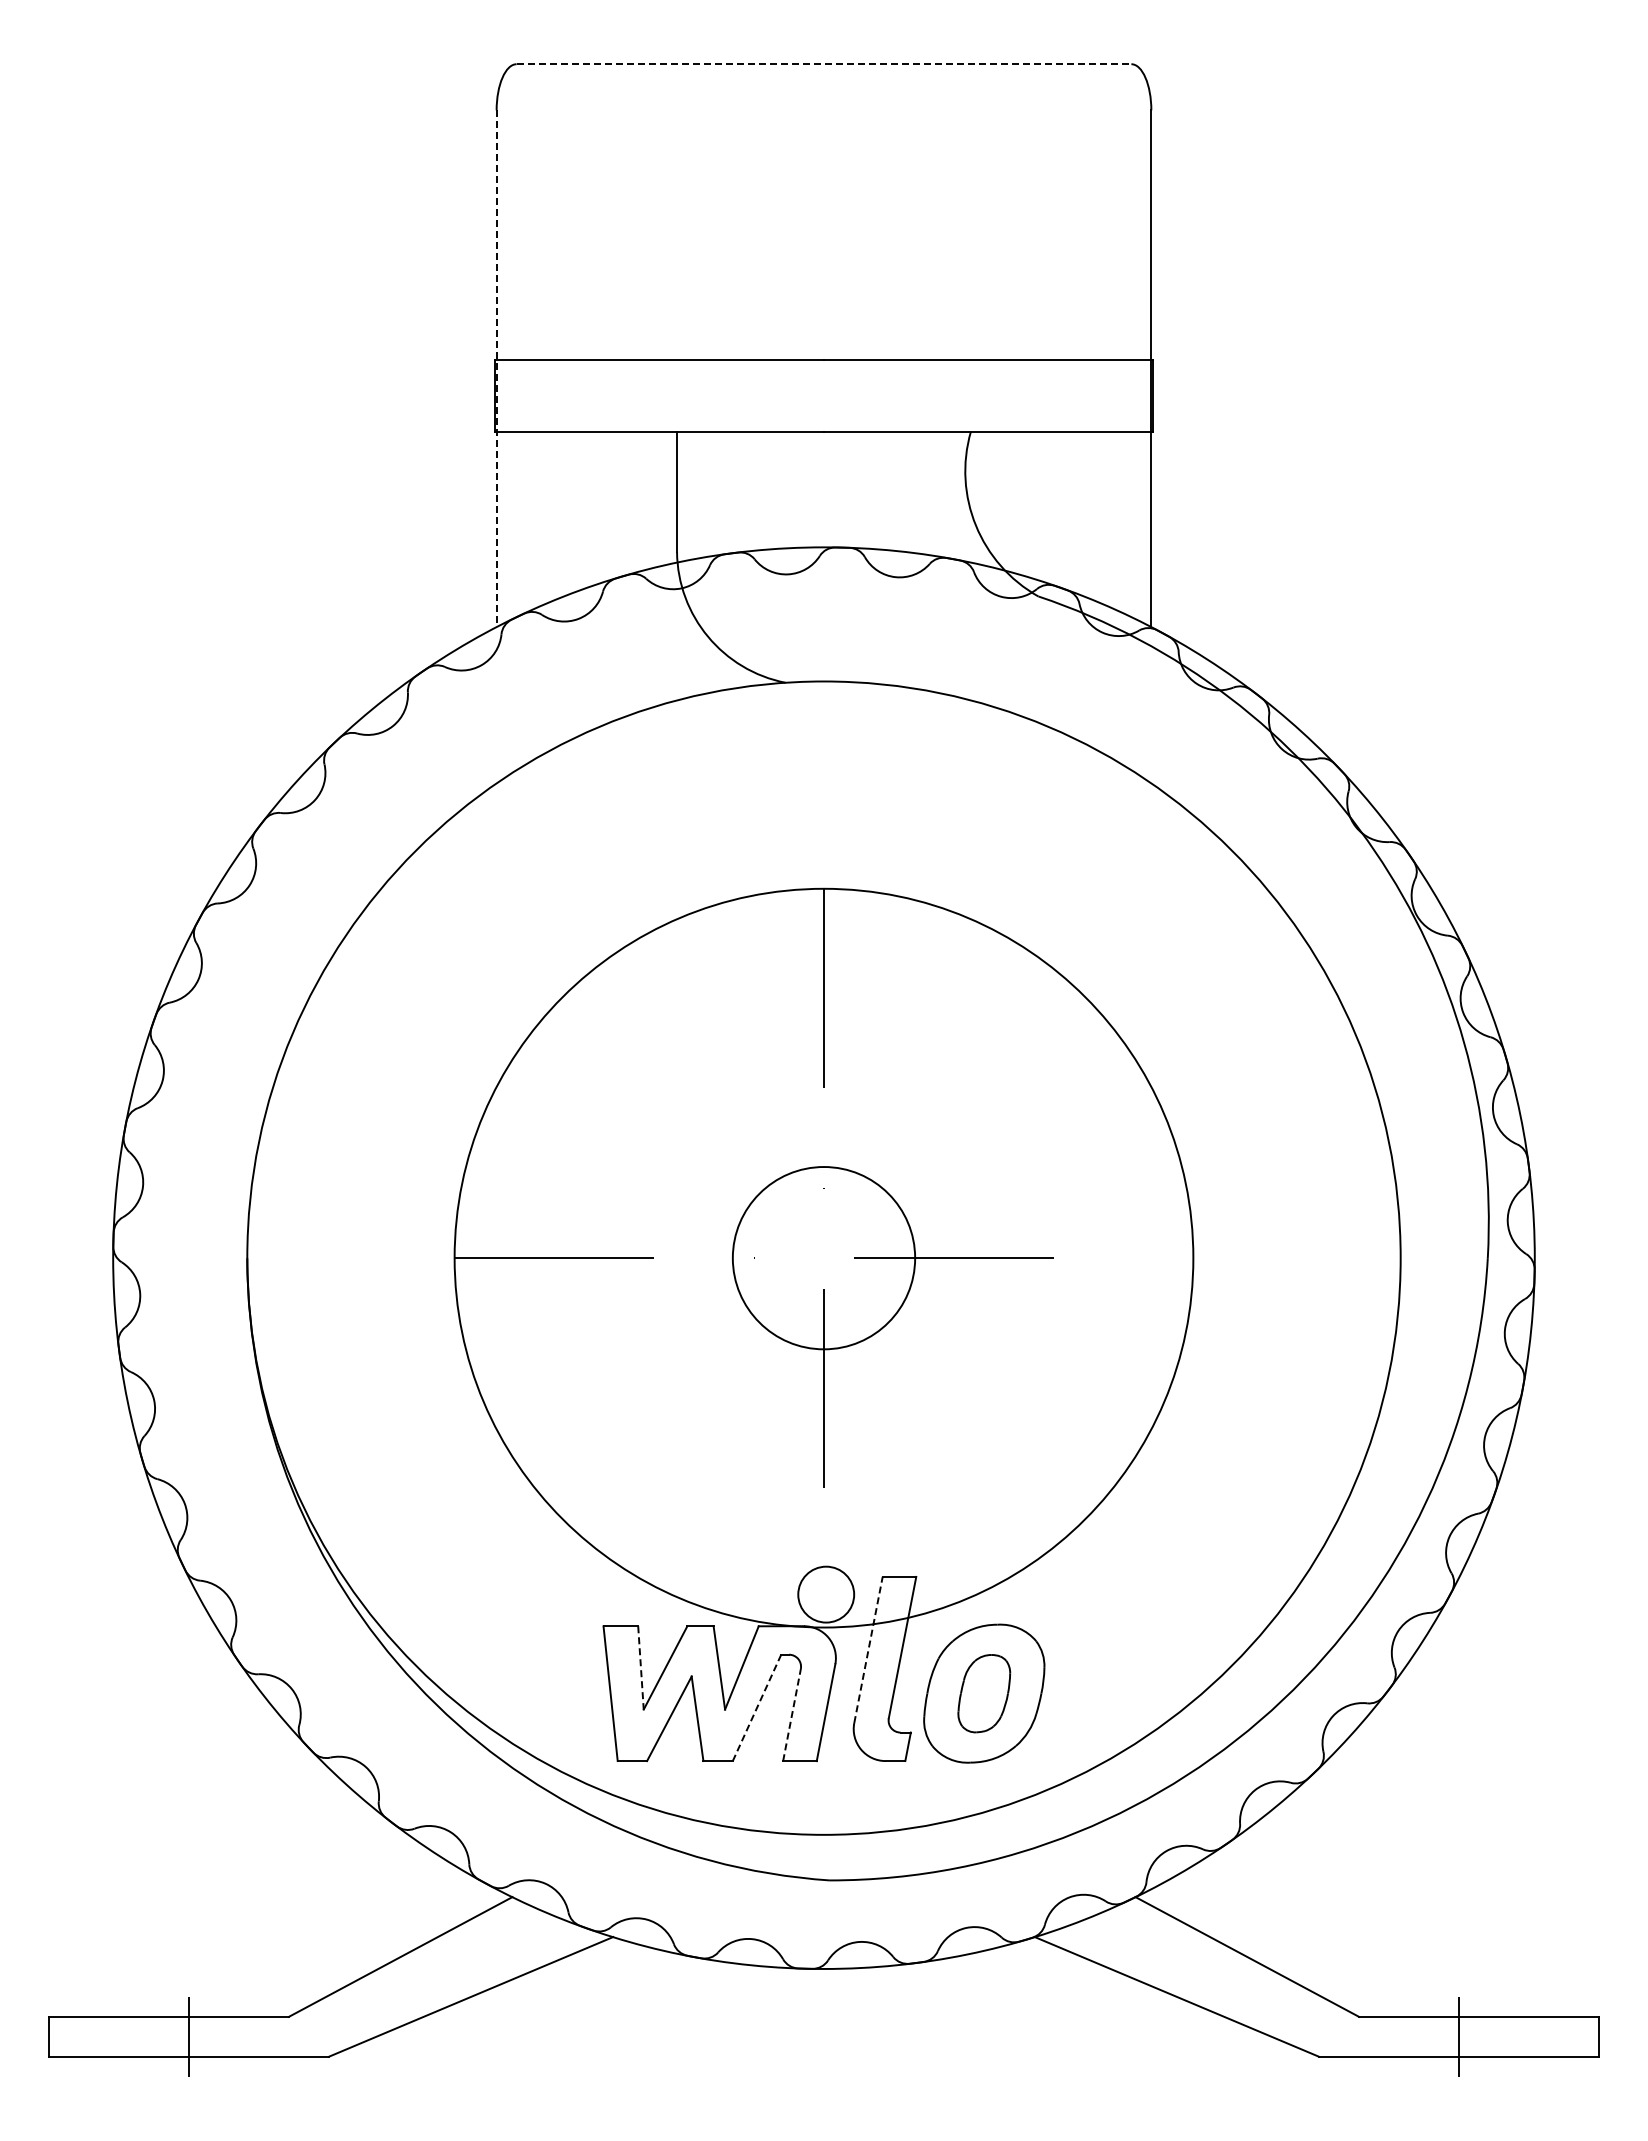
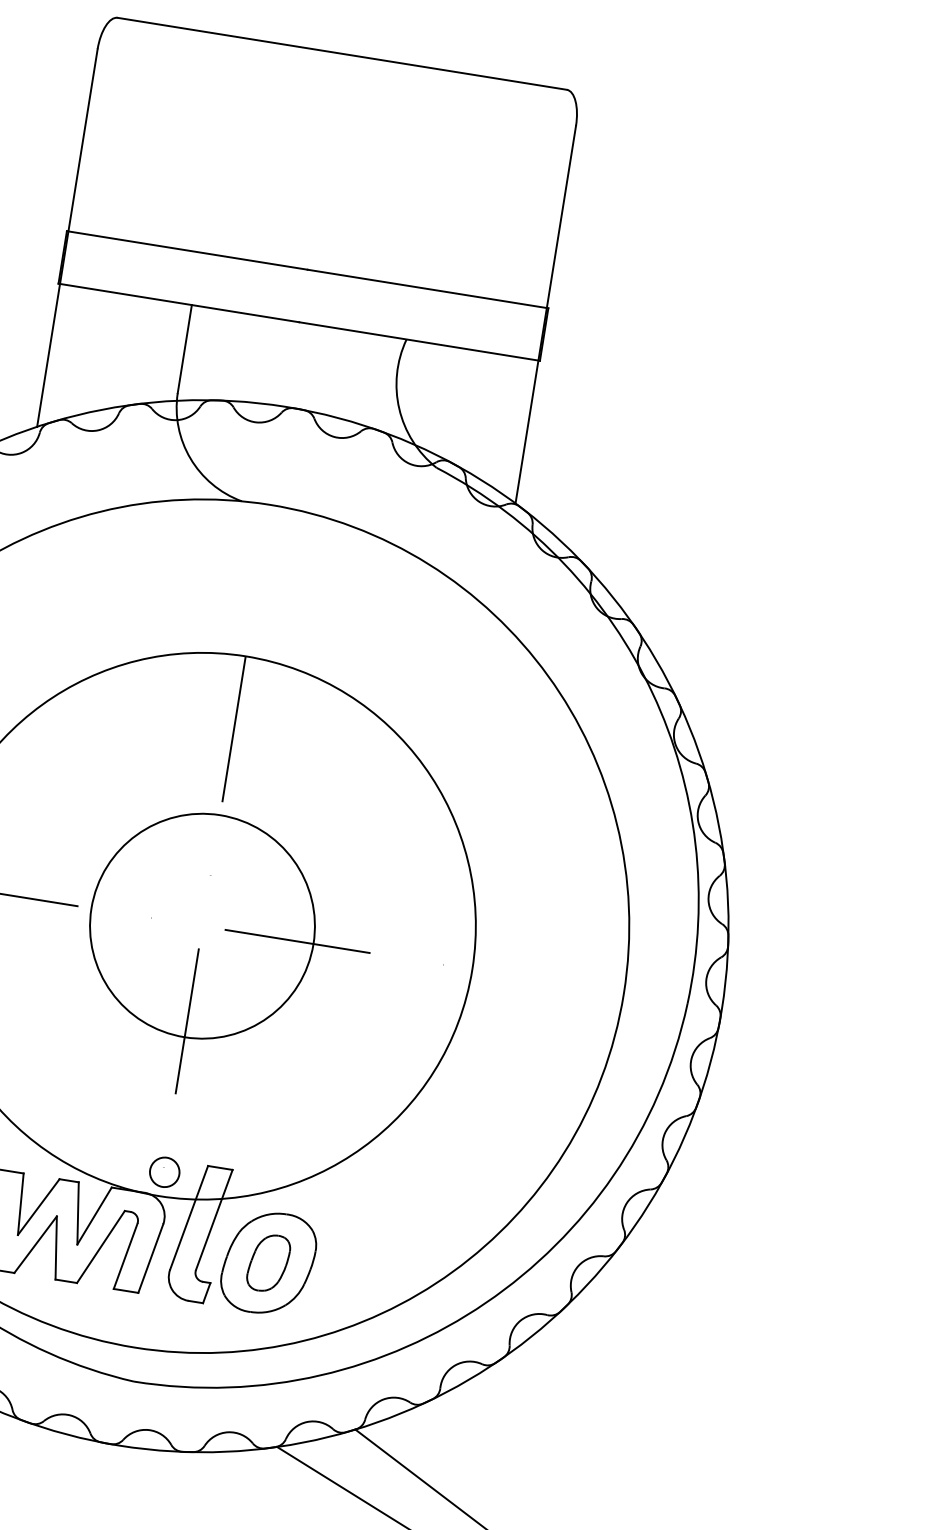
line: (824, 64) -> (342, 54), dashed -> solid
line: (496, 369) -> (67, 238), dashed -> solid
circle: (823, 1258) -> (202, 926), size x1.67
circle: (826, 1594) -> (164, 1172), size x0.71
line: (868, 1649) -> (189, 1217), dashed -> solid
line: (640, 1667) -> (20, 1203), dashed -> solid
line: (756, 1708) -> (100, 1247), dashed -> solid
line: (792, 1715) -> (125, 1256), dashed -> solid

